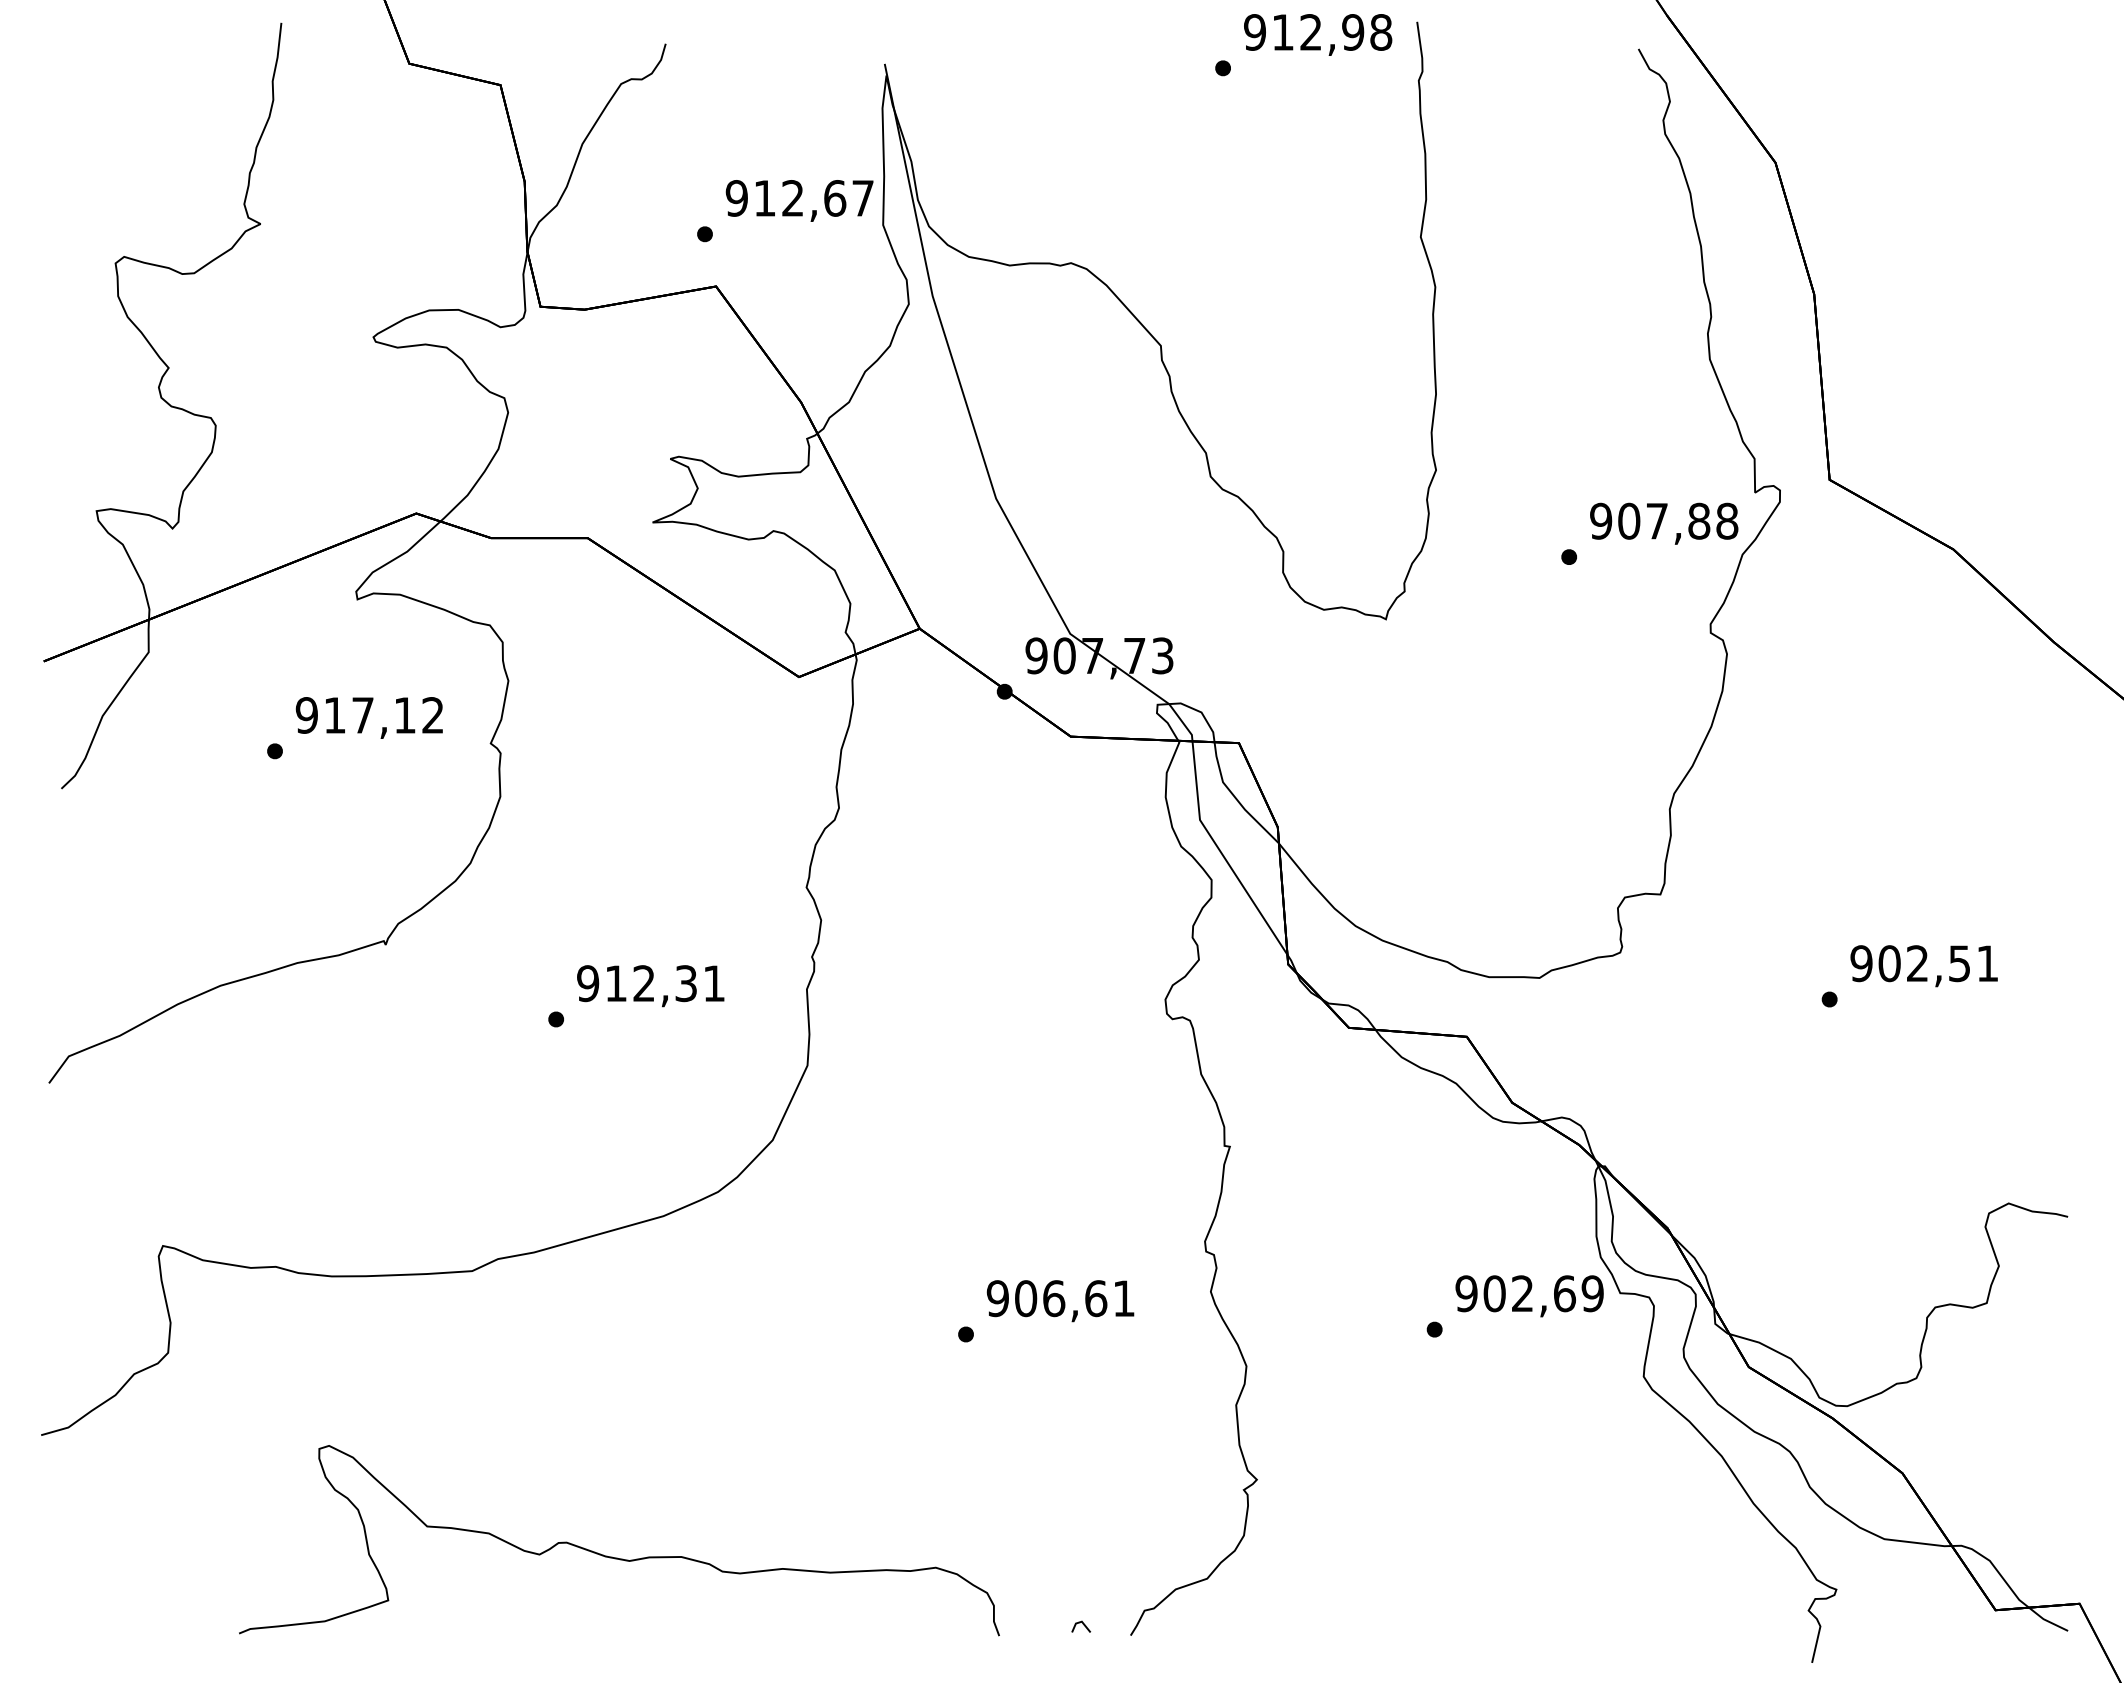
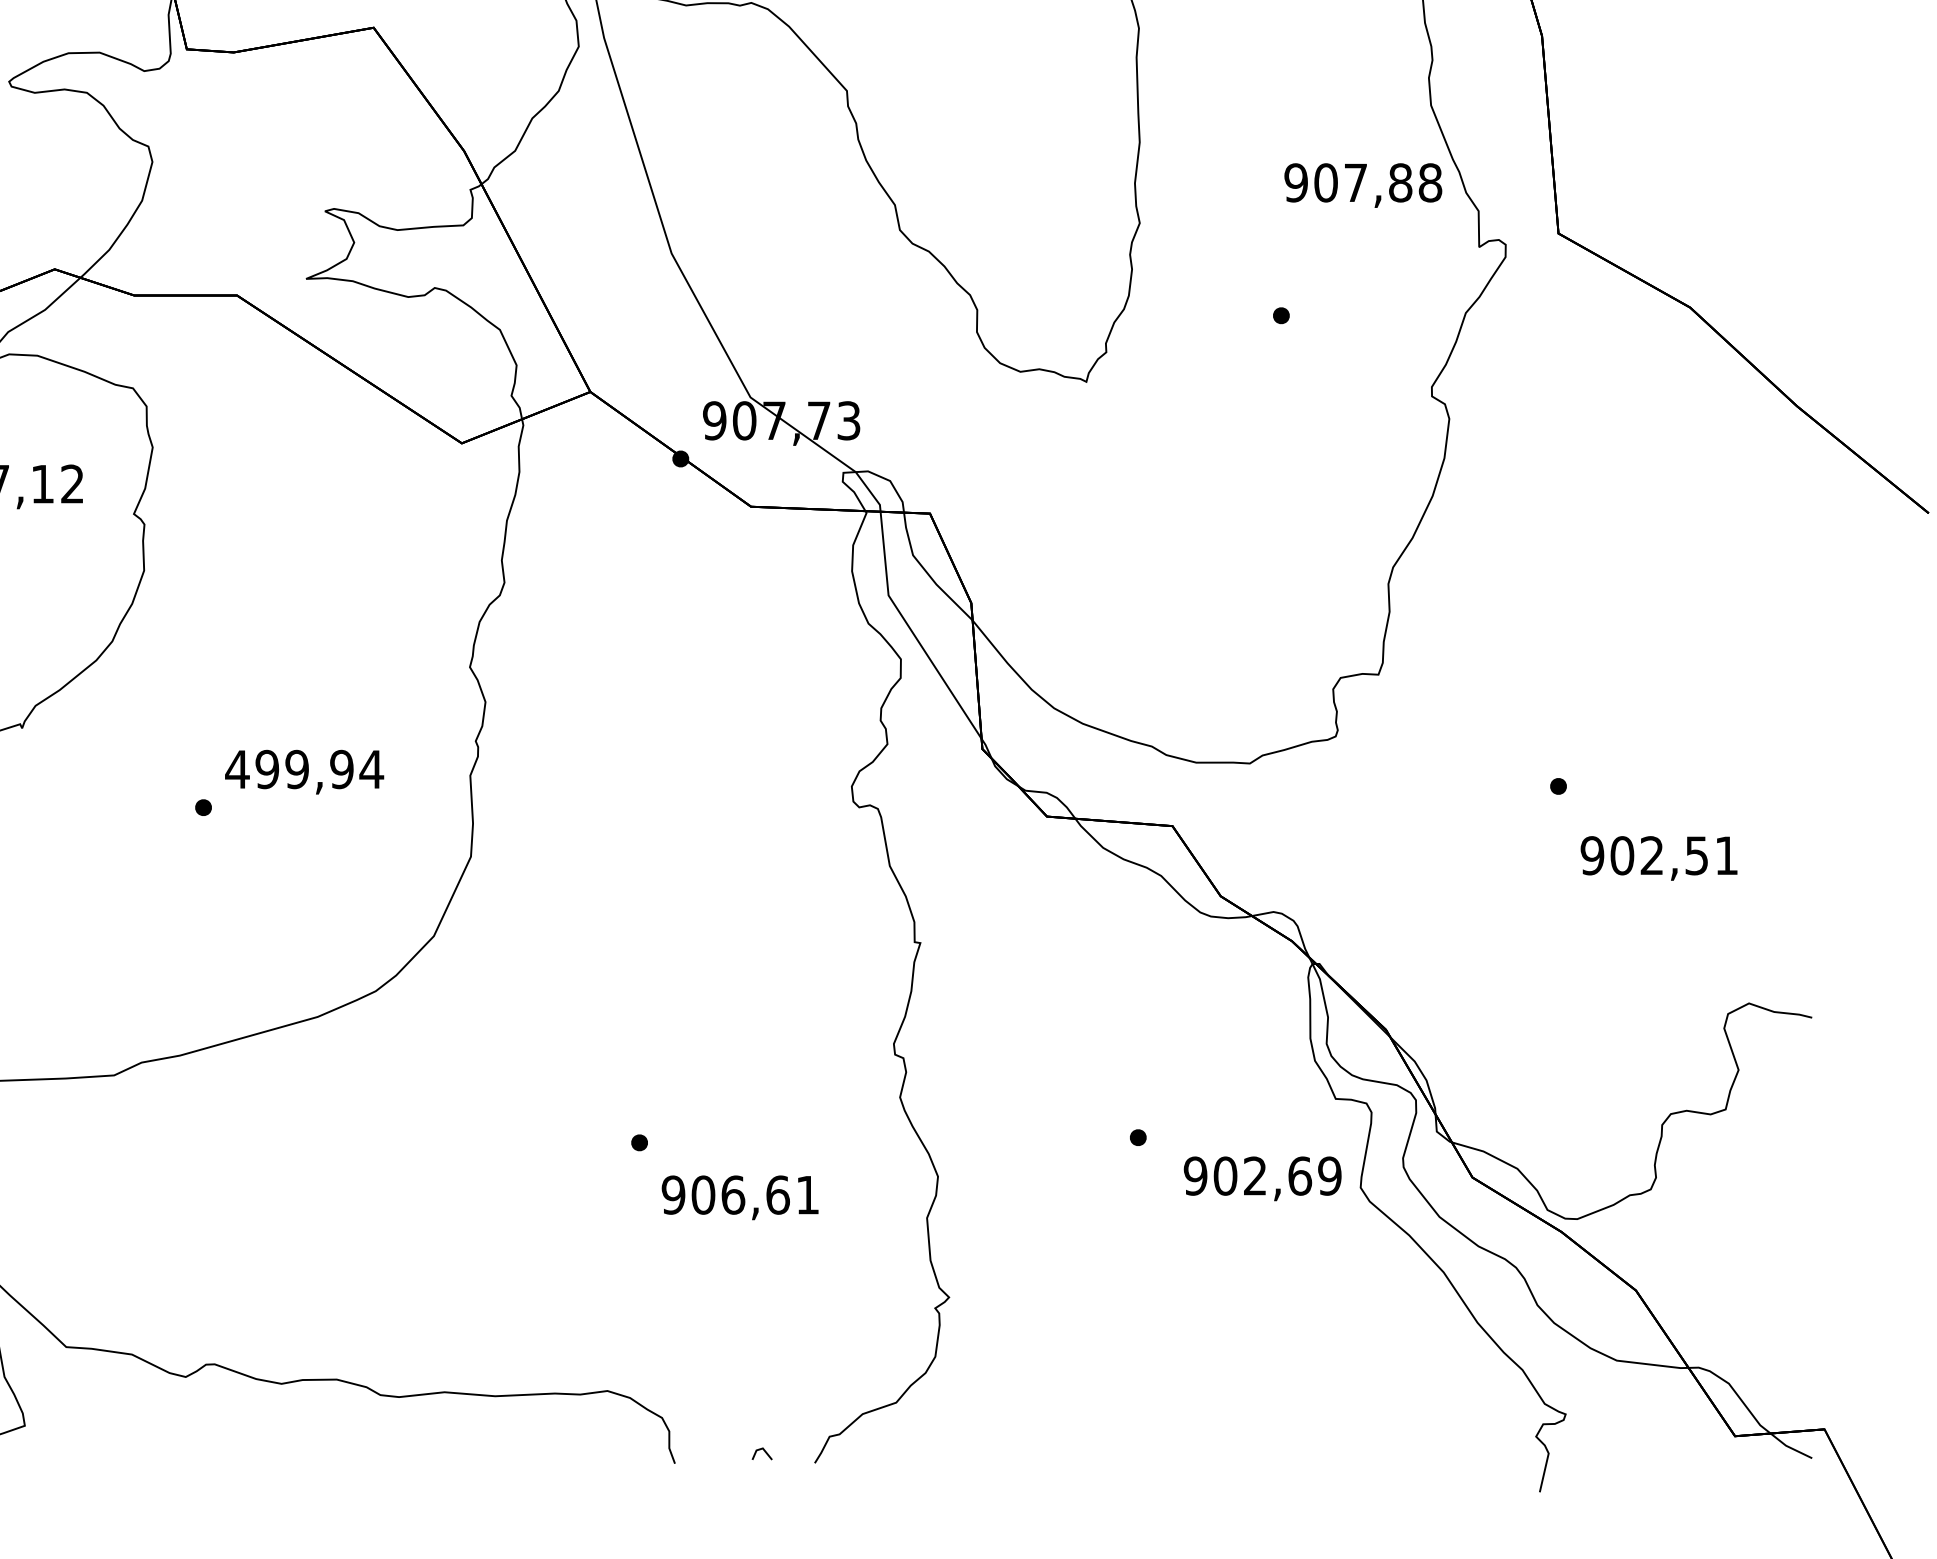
text: (1664, 523) -> (1363, 185), moved
text: (1923, 966) -> (1658, 858), moved
text: (650, 983) -> (303, 769), 912,31 -> 499,94
text: (1529, 1296) -> (1262, 1179), moved
text: (1060, 1301) -> (740, 1198), moved

